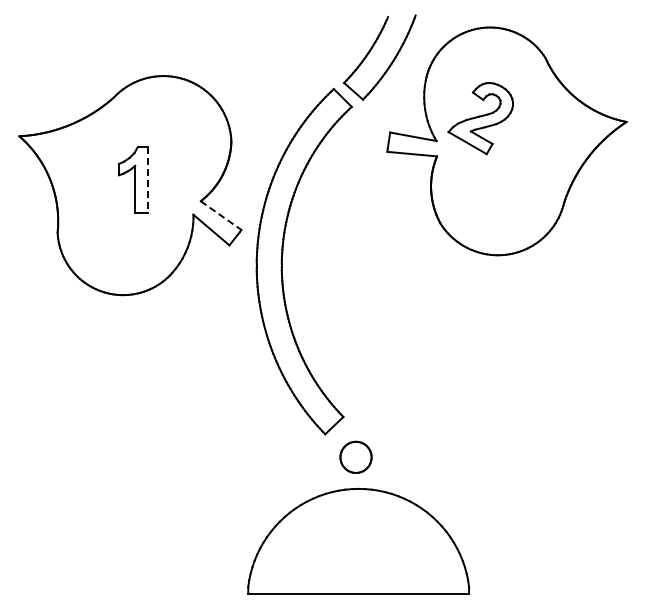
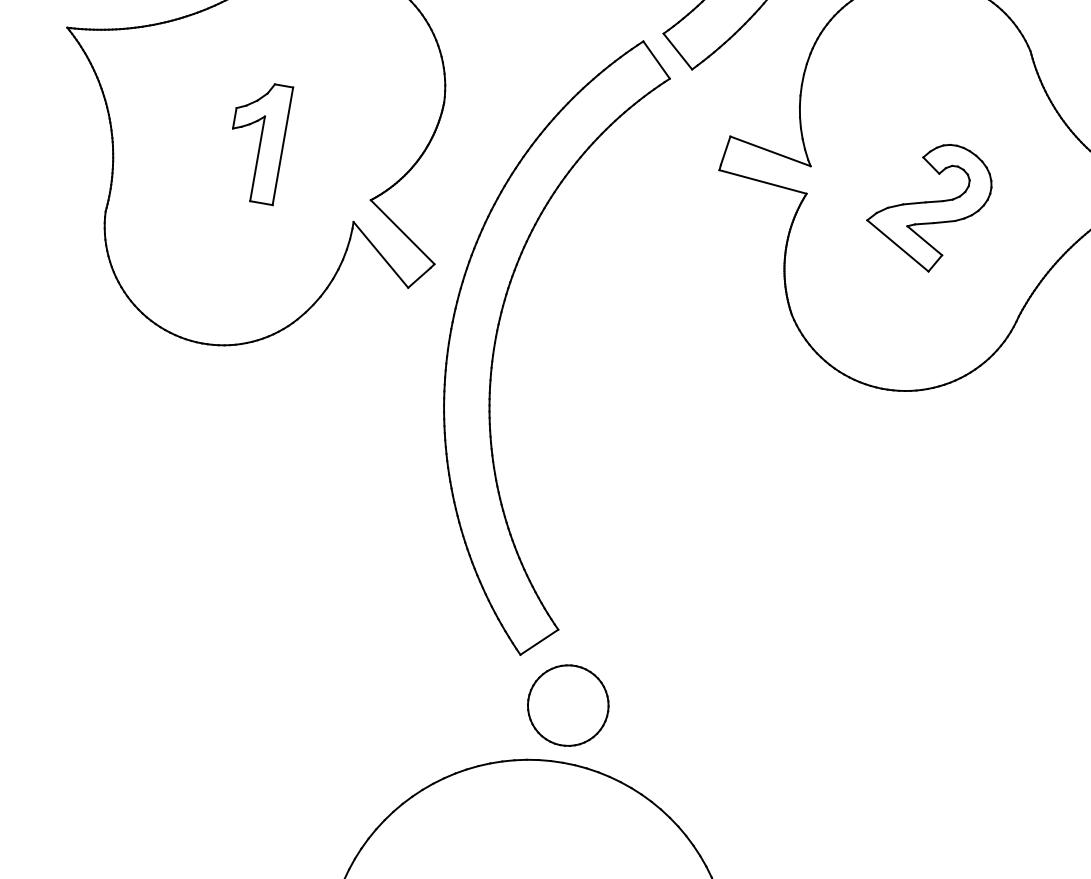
part: (480, 118) -> (928, 205), moved
line: (147, 180) -> (282, 146), dashed -> solid
line: (221, 215) -> (403, 232), dashed -> solid
part: (355, 457) -> (567, 705), size x1.43

